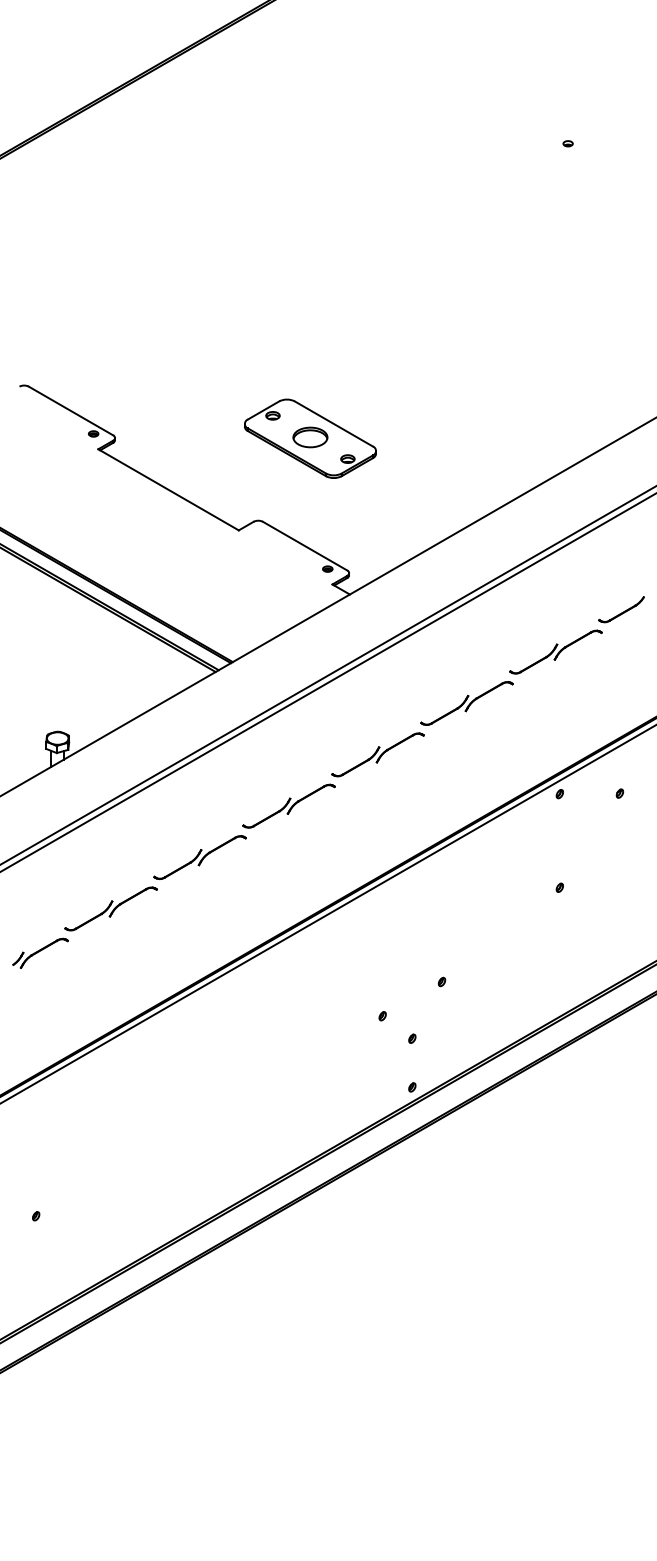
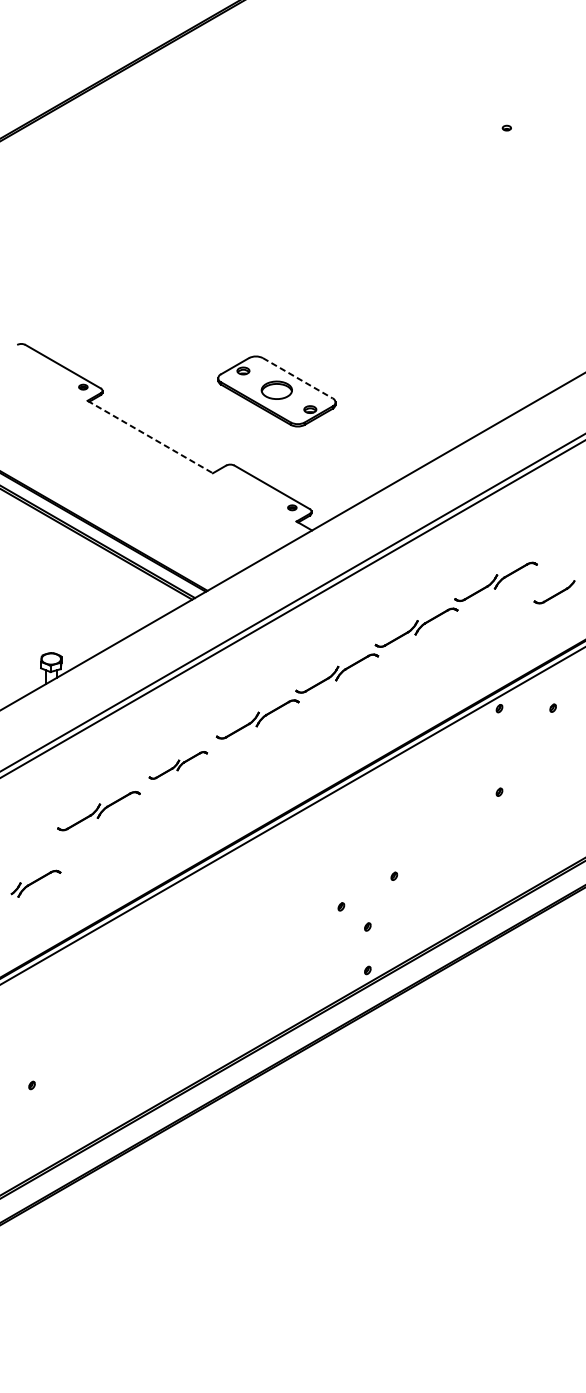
line: (334, 424) -> (298, 378), solid -> dashed
line: (169, 490) -> (151, 437), solid -> dashed
part: (621, 609) -> (554, 592), moved
part: (199, 857) -> (177, 765), size x0.7
part: (40, 952) -> (35, 883), moved

